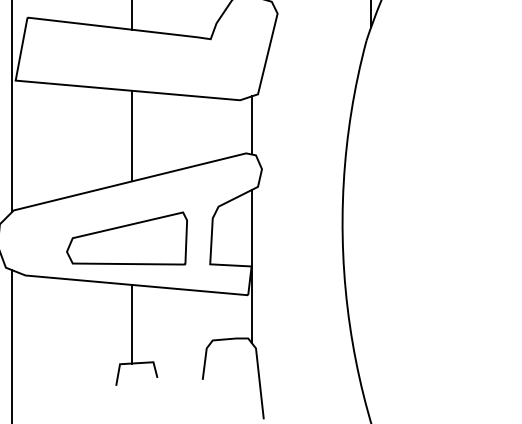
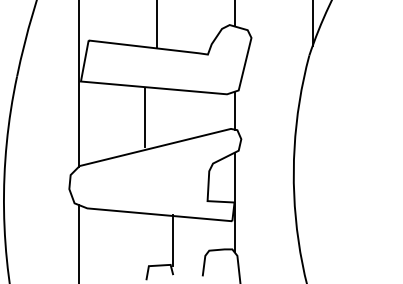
line: (131, 135) -> (144, 117), moved
part: (127, 238) -> (153, 184), removed
line: (131, 323) -> (172, 239), moved

